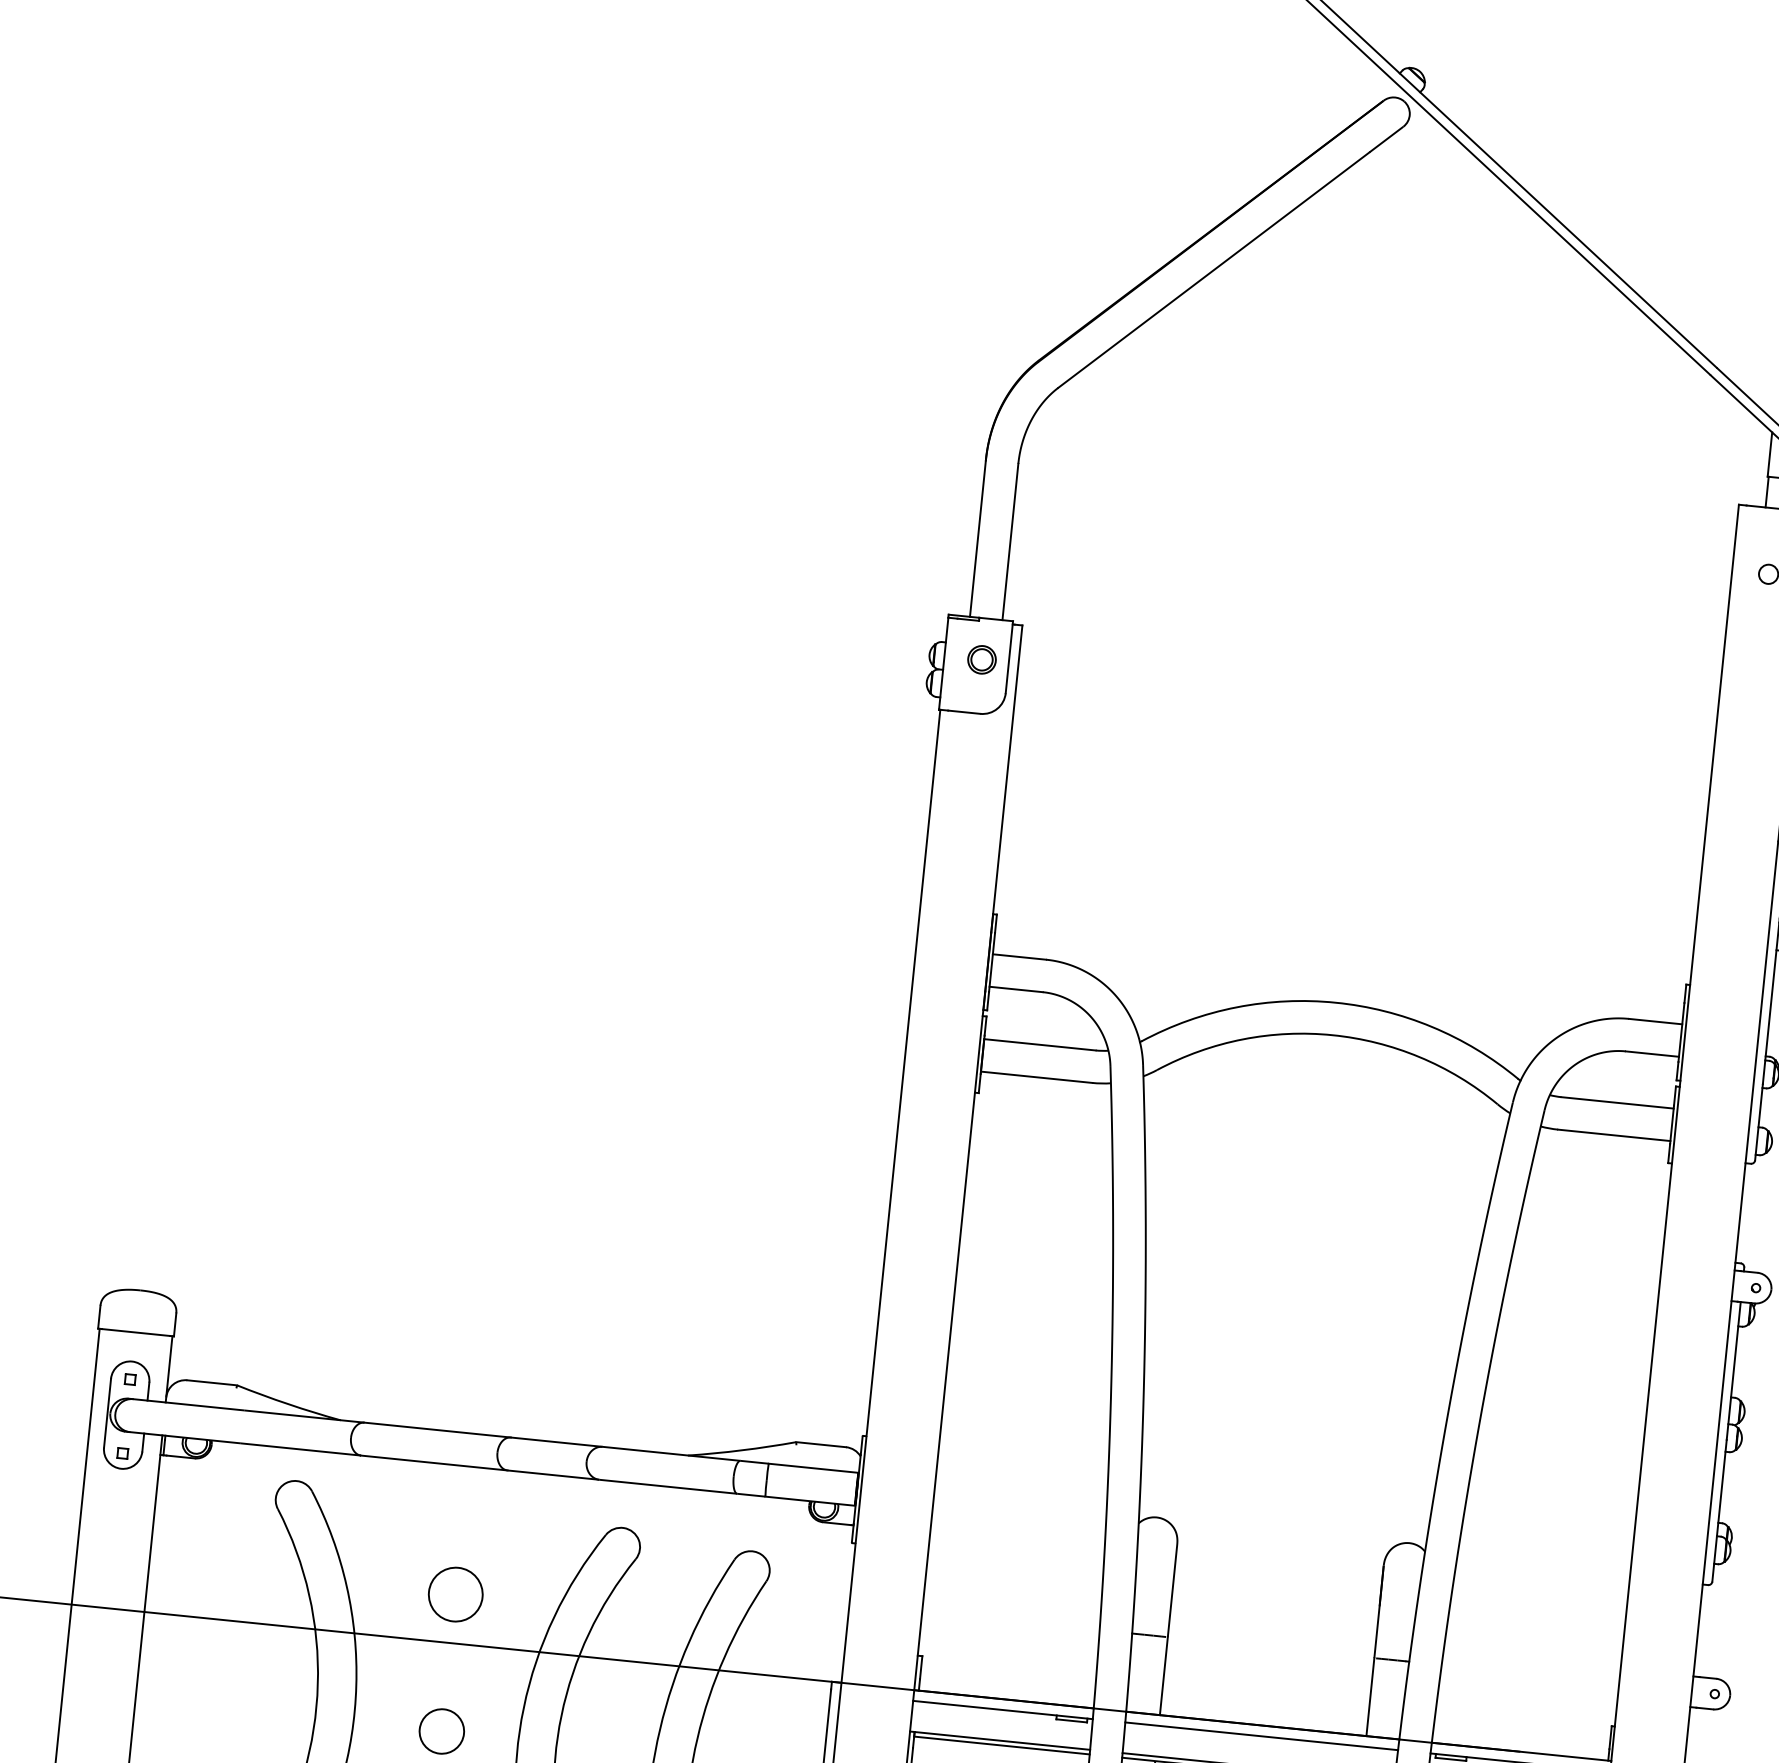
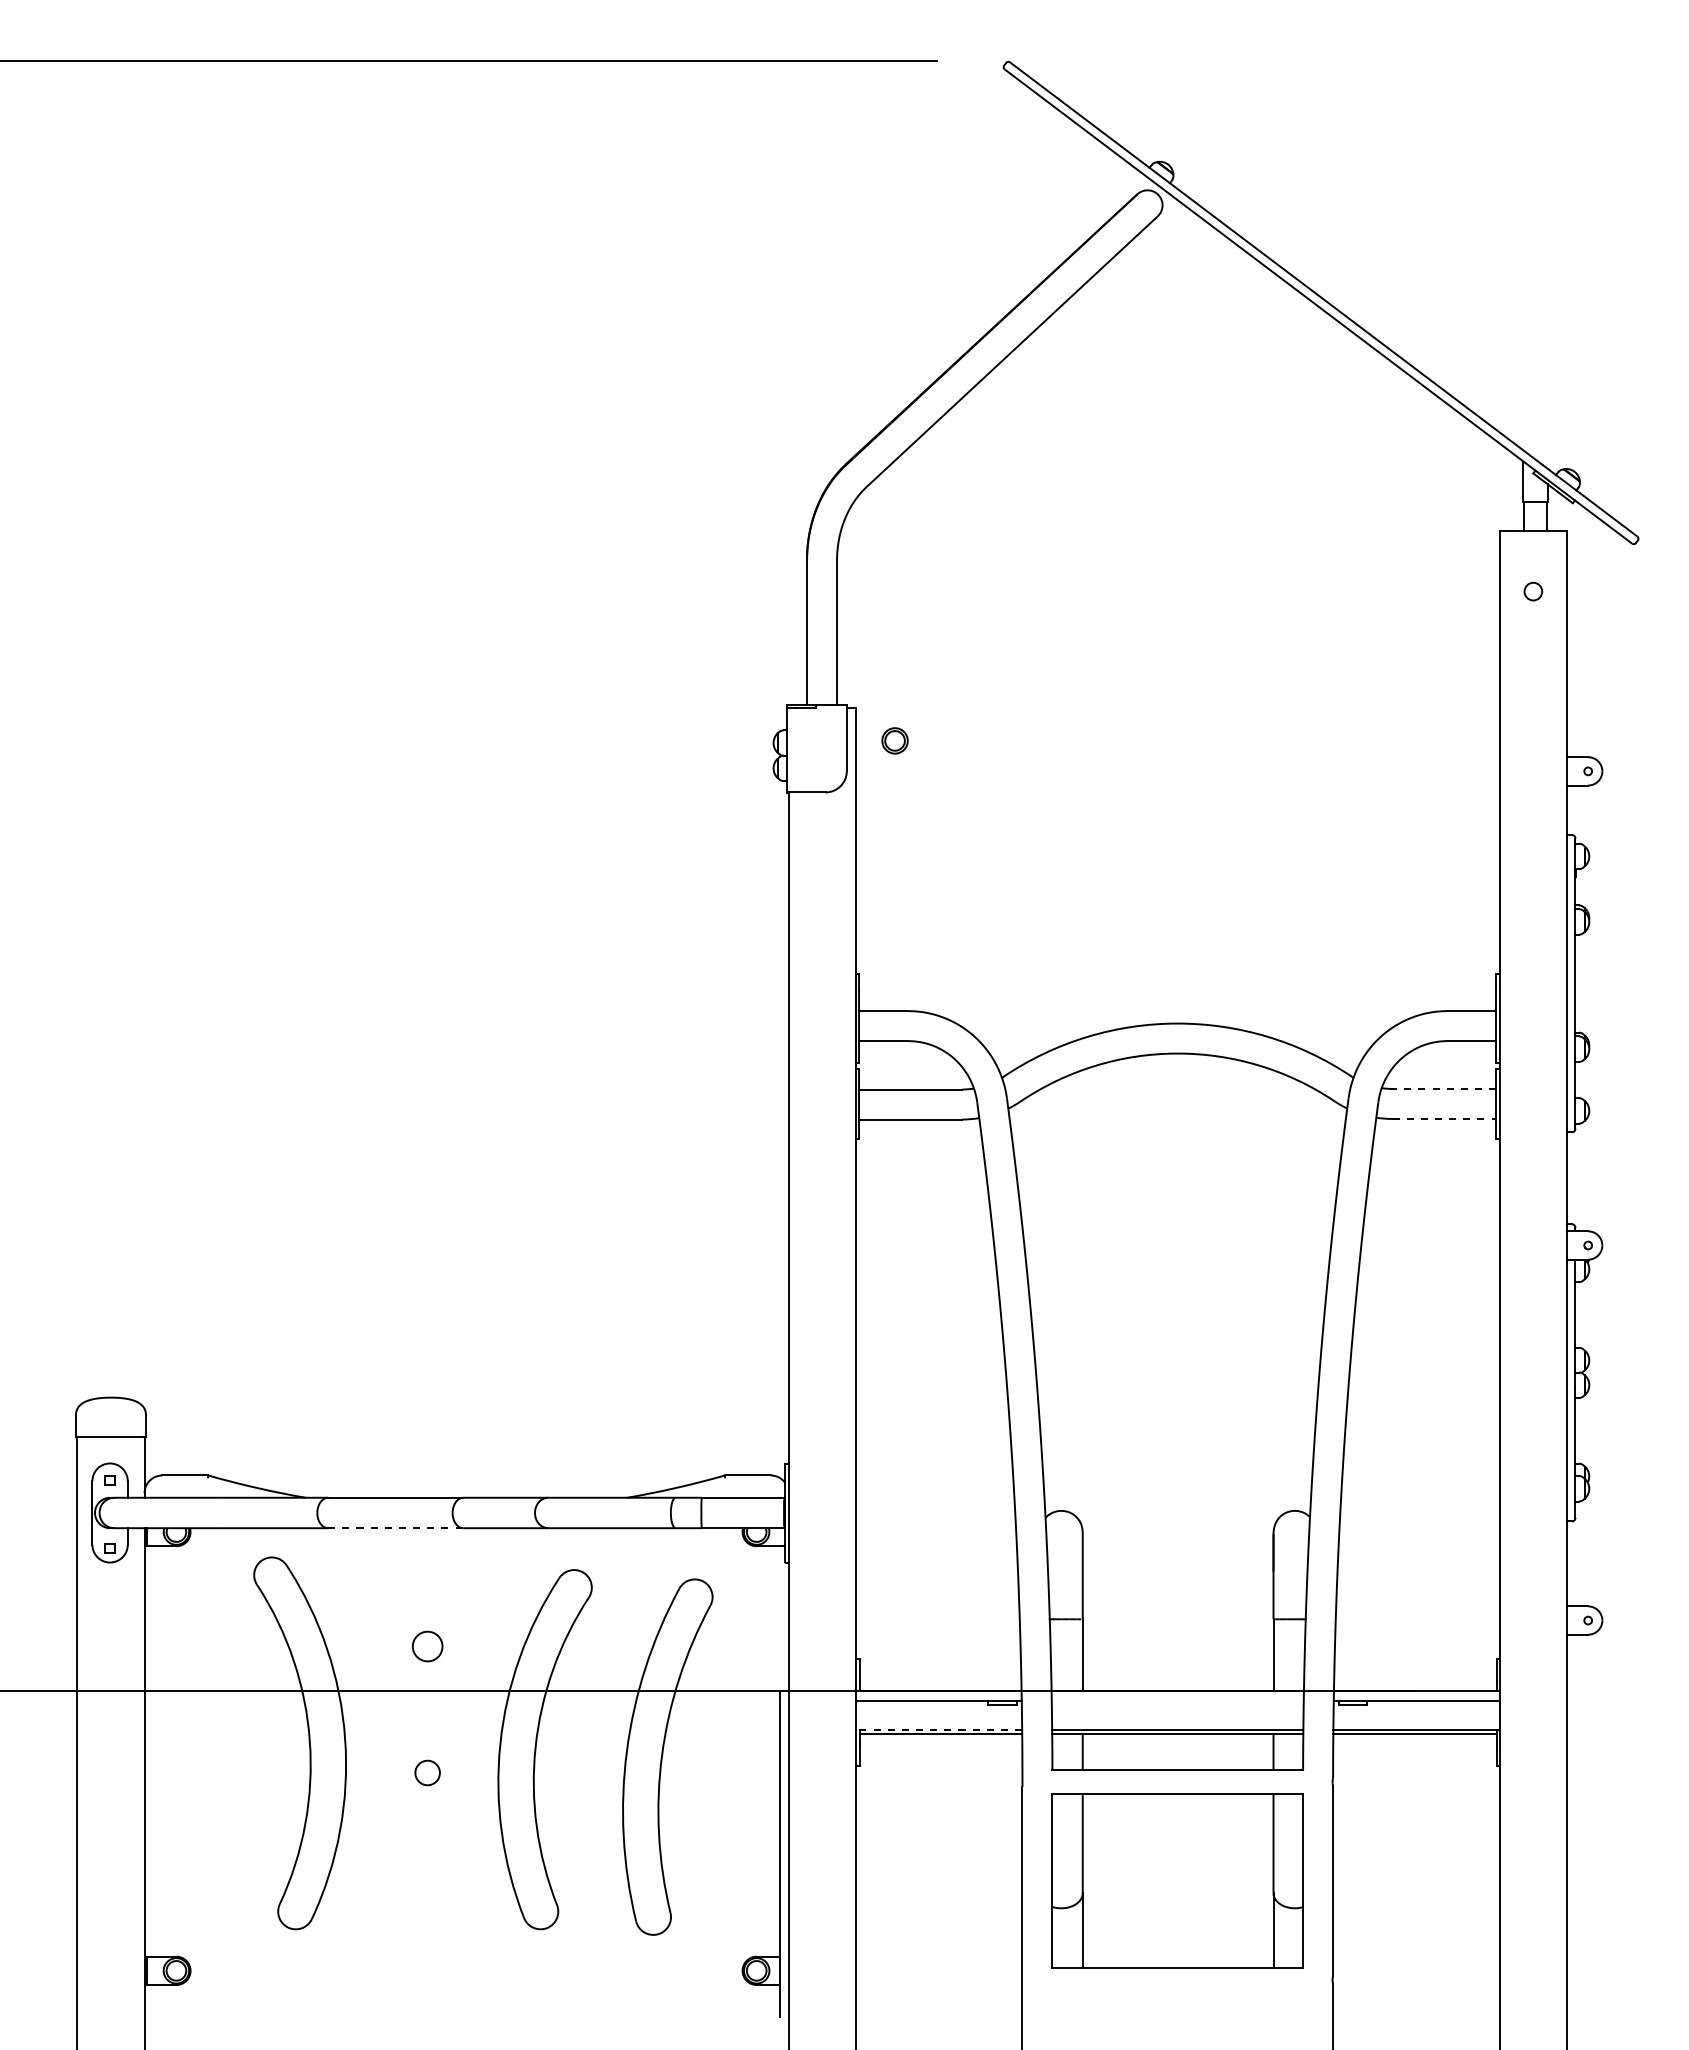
part: (981, 659) -> (894, 740), moved
line: (1617, 1102) -> (1444, 1088), solid -> dashed
line: (1614, 1134) -> (1444, 1118), solid -> dashed
line: (433, 1463) -> (395, 1528), solid -> dashed
circle: (455, 1594) -> (427, 1646), size x0.6
circle: (441, 1730) -> (427, 1772), size x0.6
line: (1261, 1736) -> (1177, 1701), removed
line: (999, 1740) -> (938, 1729), solid -> dashed

